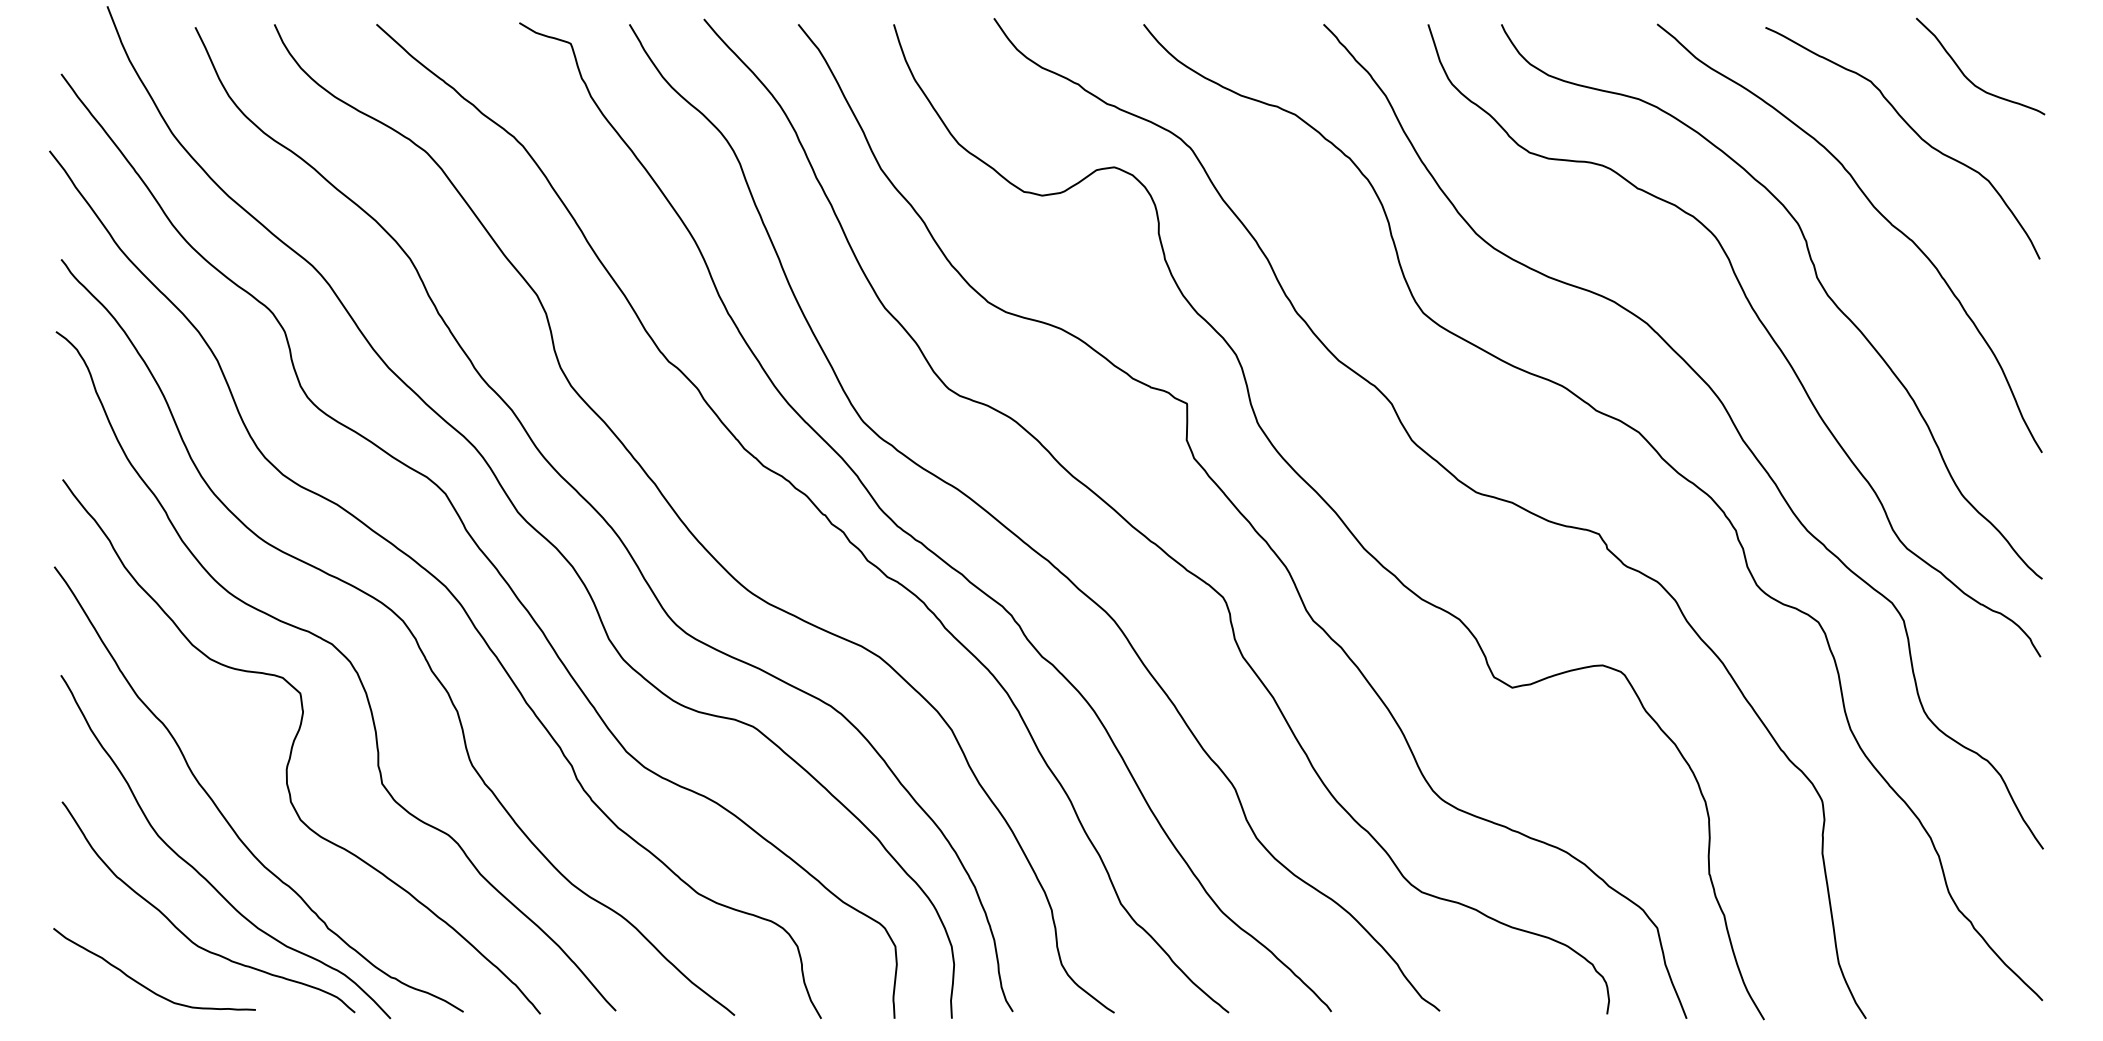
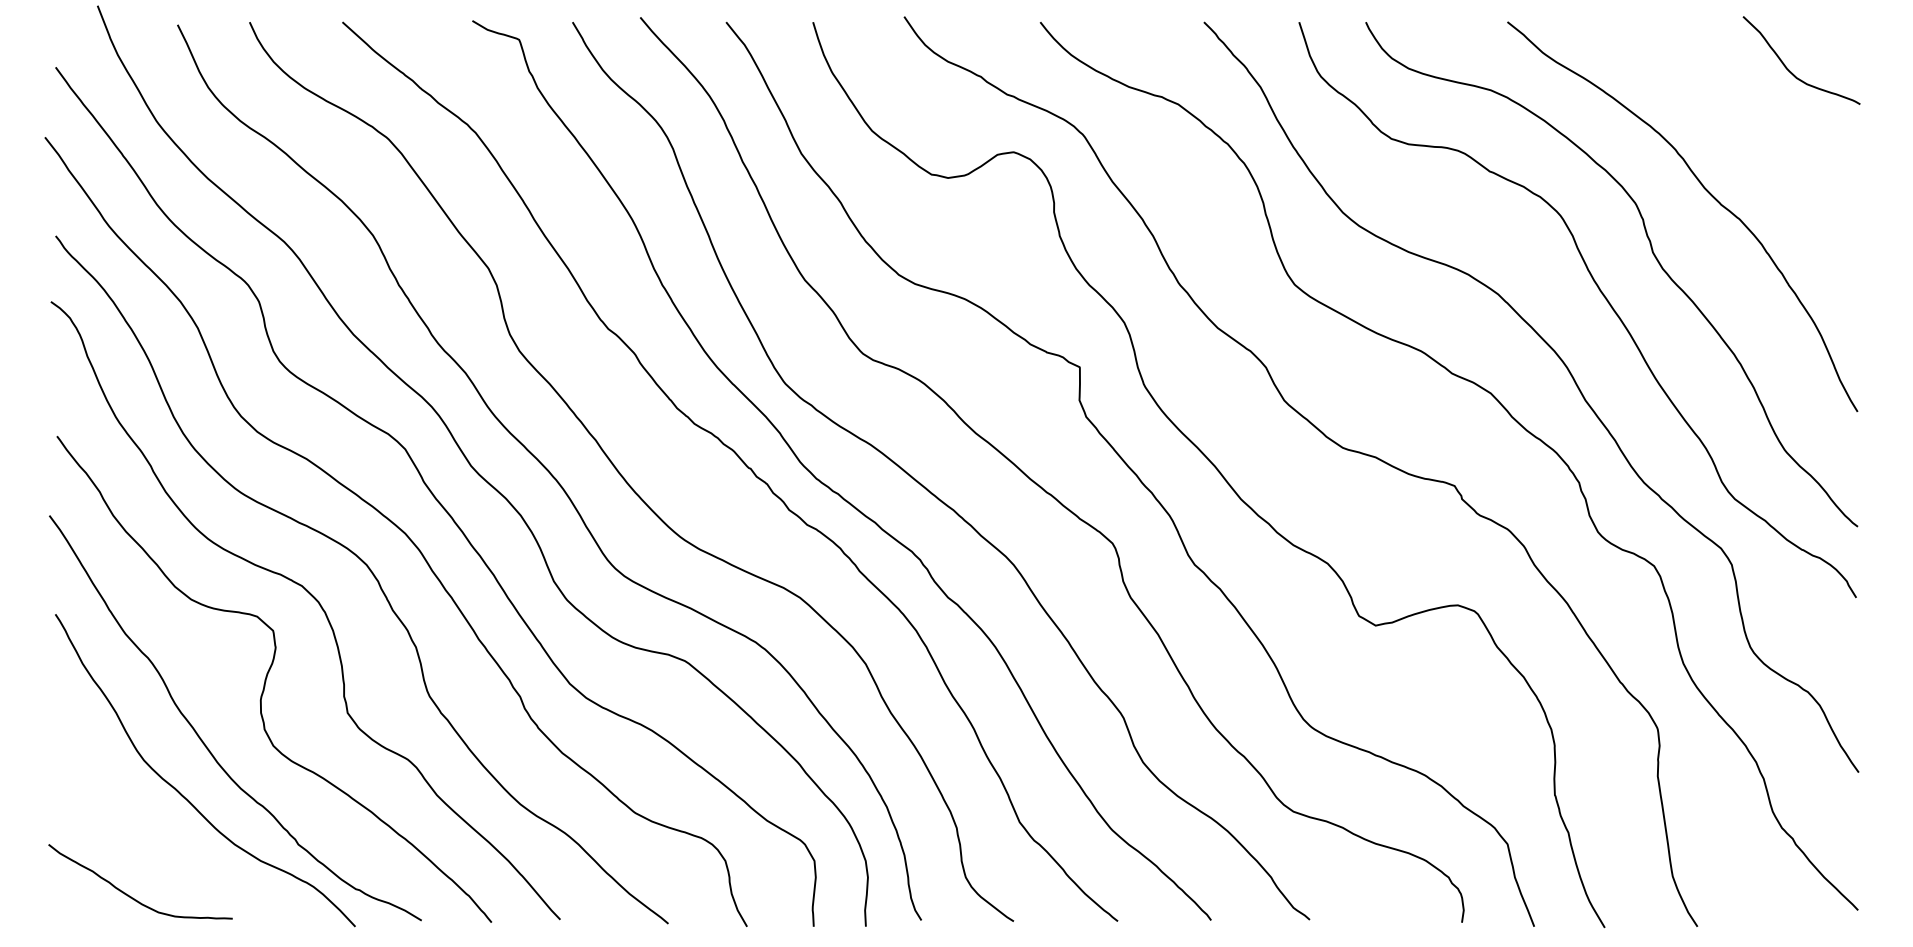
curve: (1913, 131) -> (1740, 119), removed
curve: (186, 934) -> (169, 850), removed

